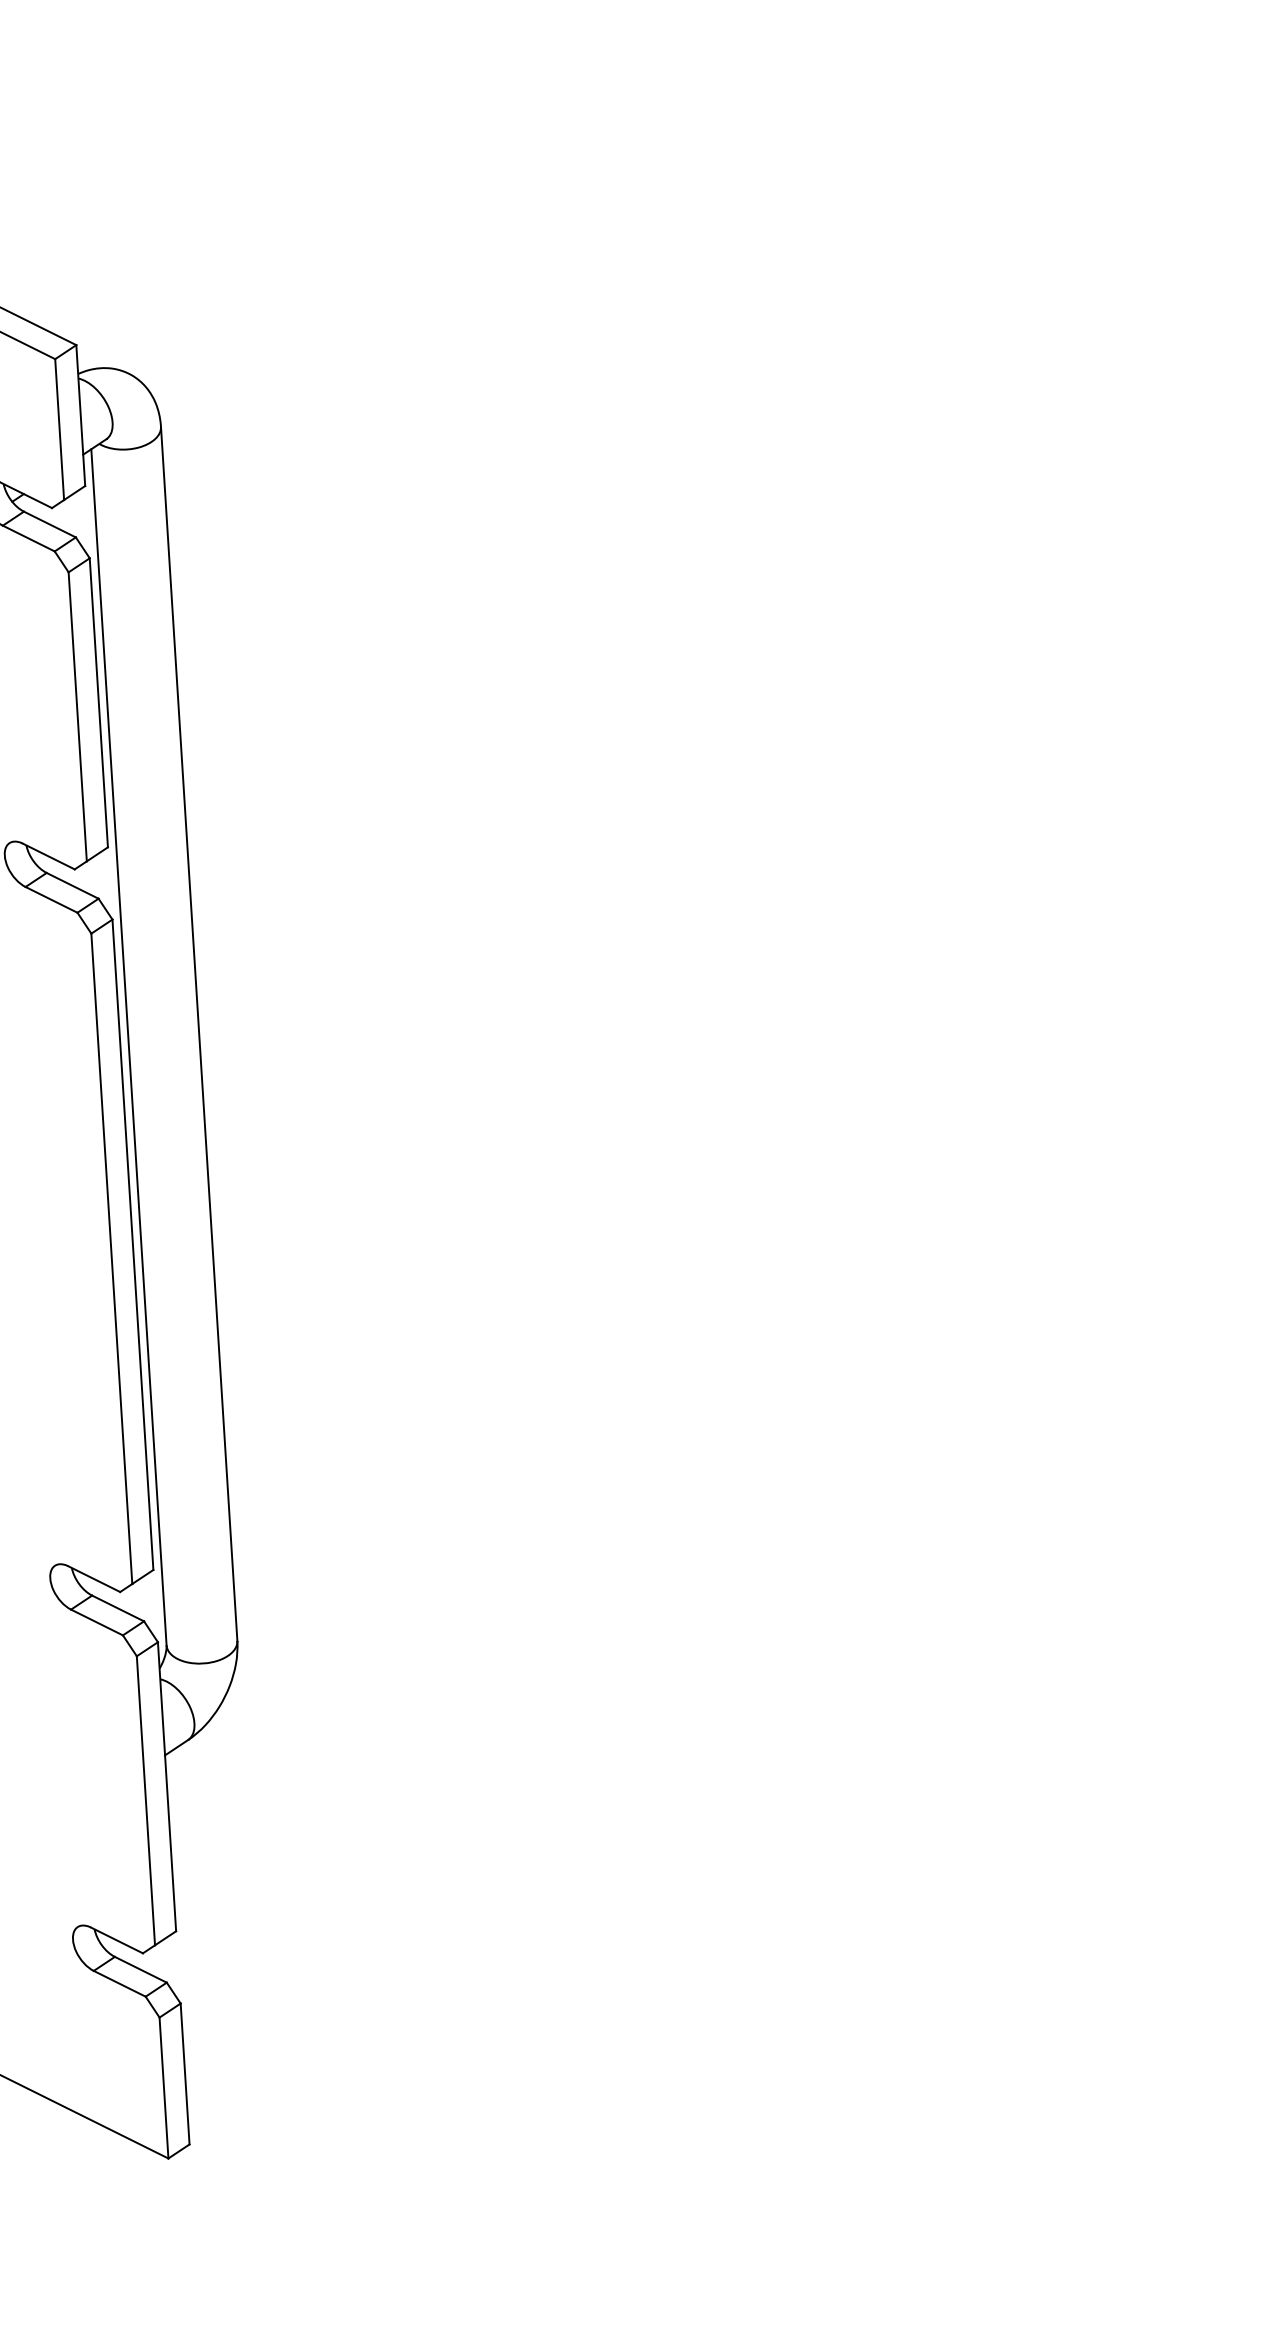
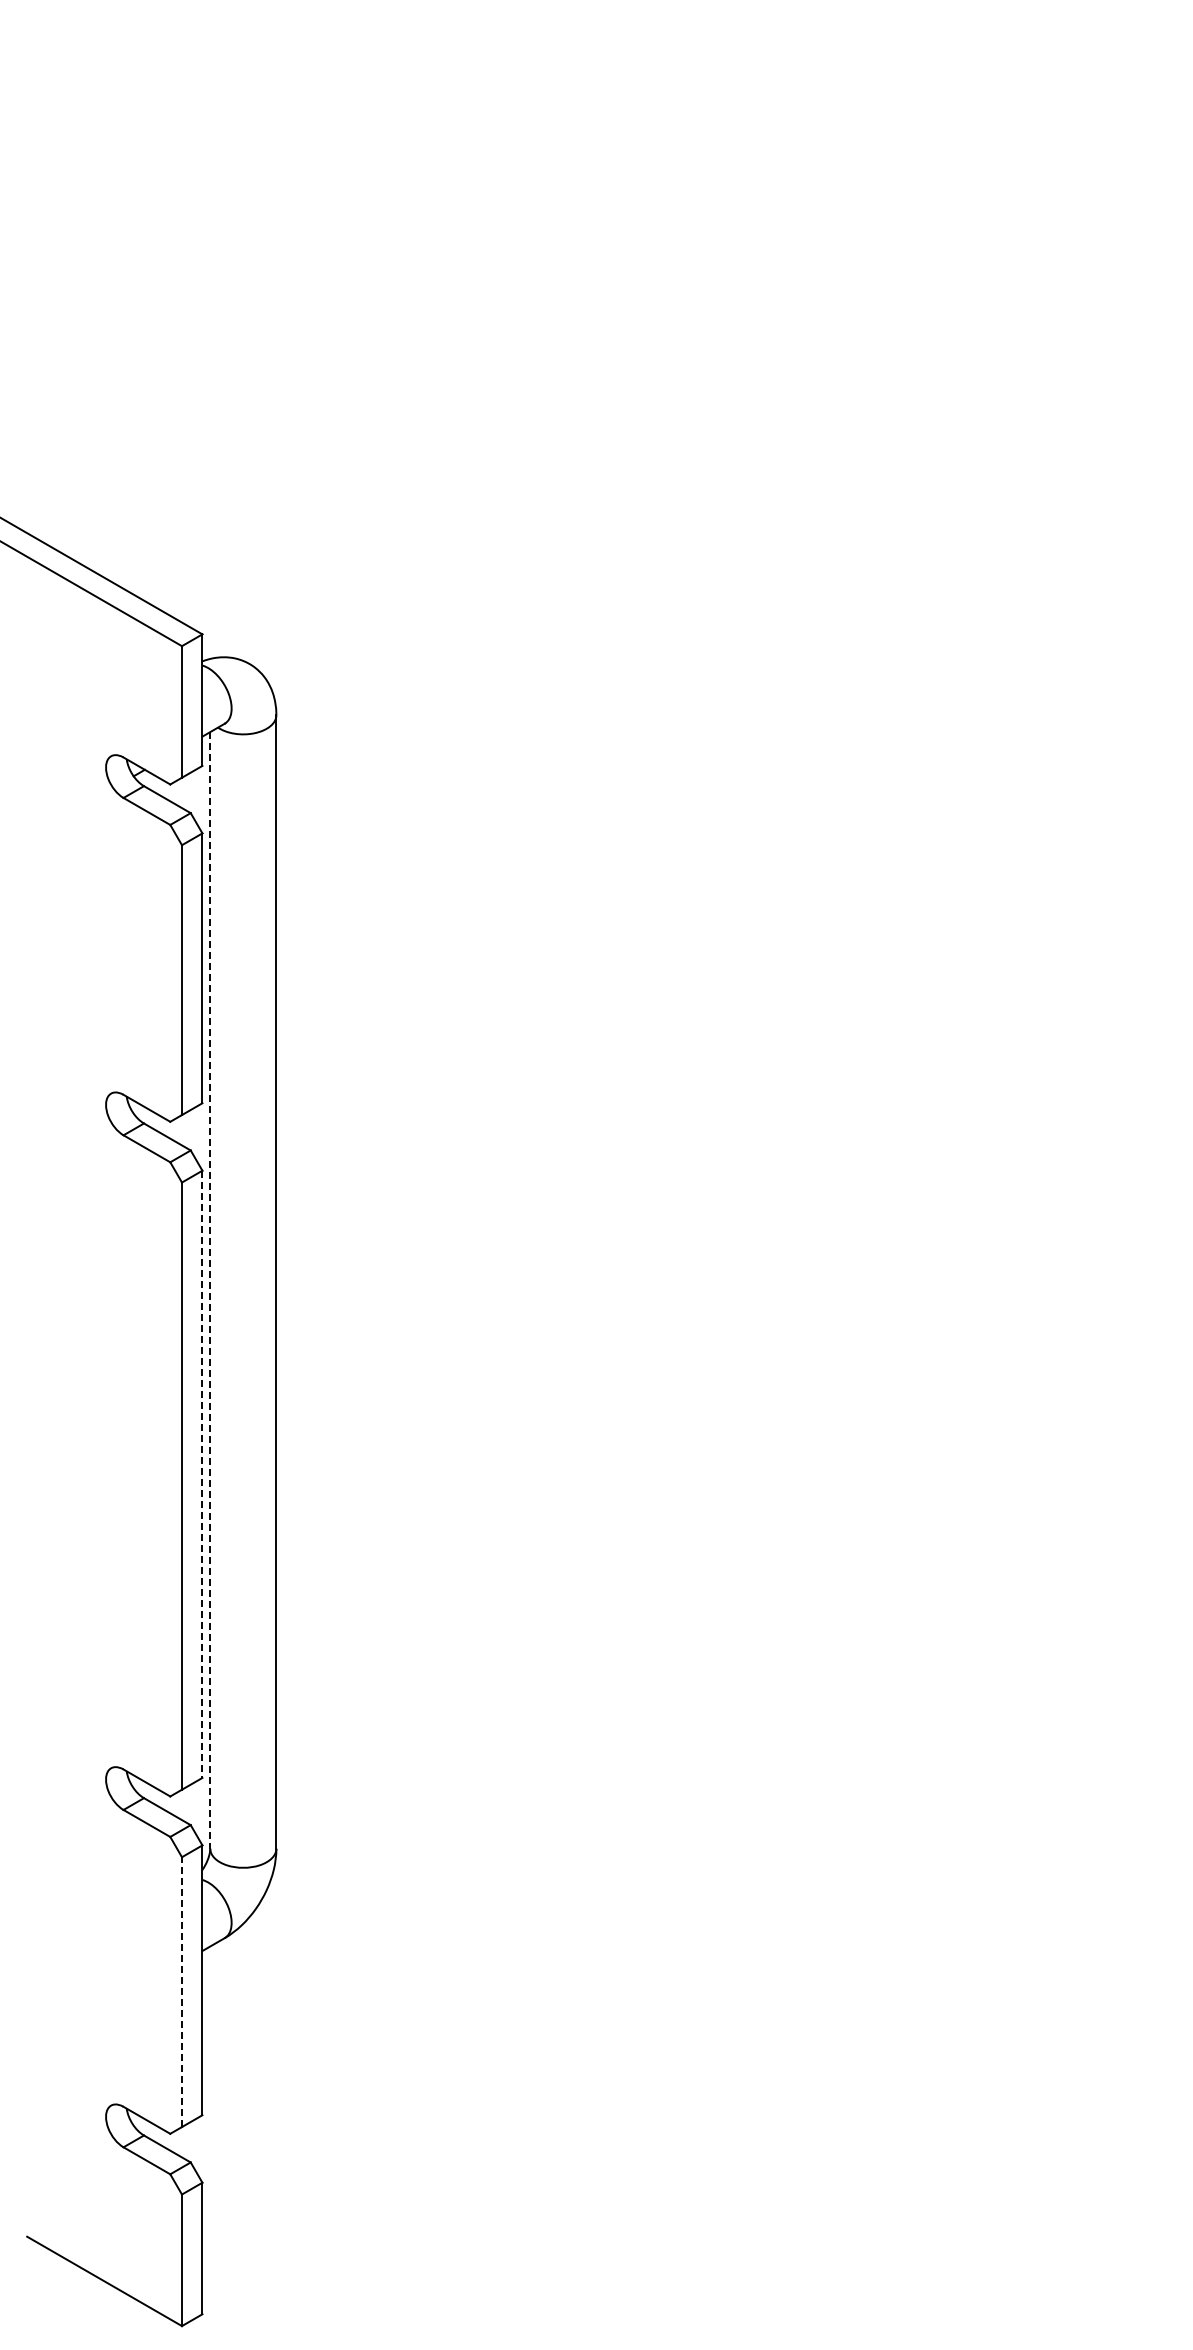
line: (129, 1047) -> (210, 1290), solid -> dashed
line: (133, 1244) -> (202, 1474), solid -> dashed
line: (145, 1801) -> (181, 1992), solid -> dashed

